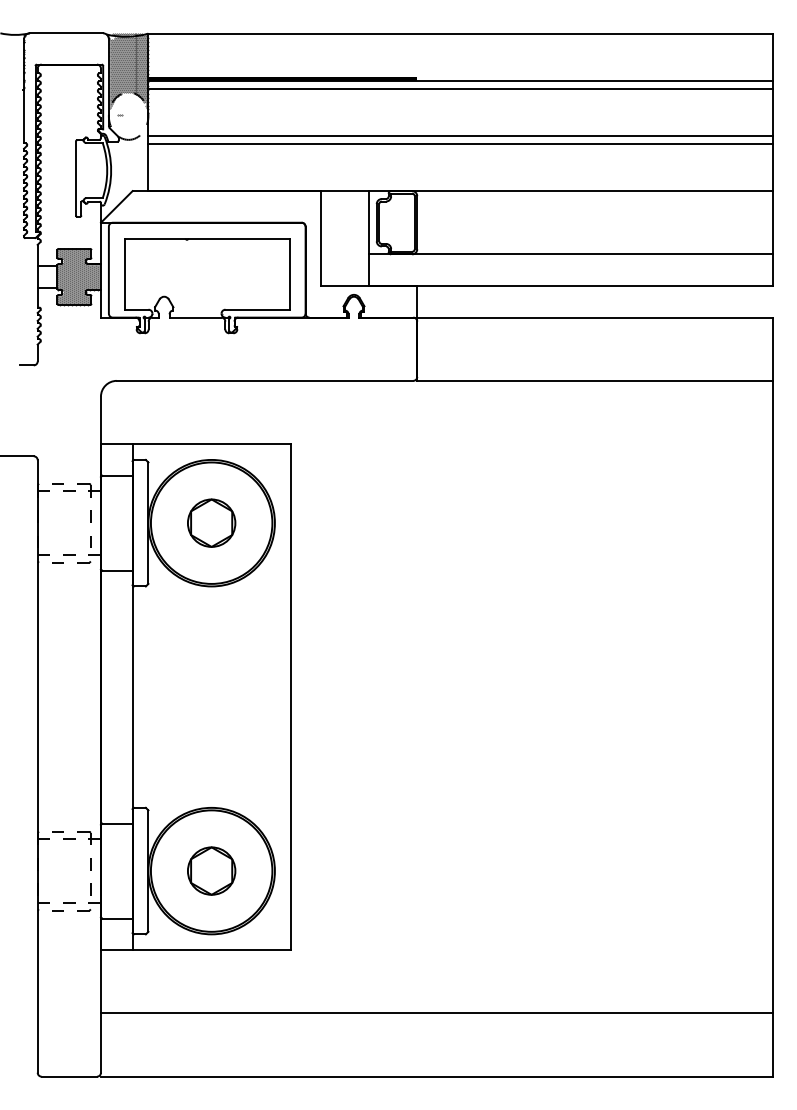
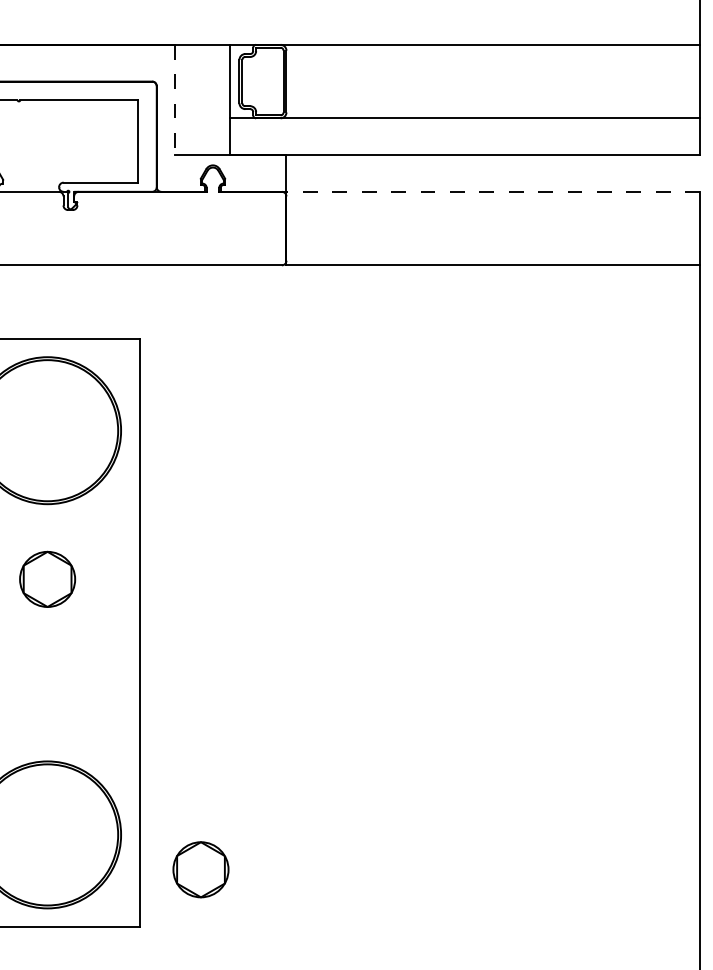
line: (321, 239) -> (175, 101), solid -> dashed
line: (595, 317) -> (493, 191), solid -> dashed
part: (211, 522) -> (47, 578), moved
part: (211, 870) -> (200, 869), moved

